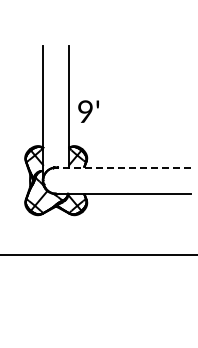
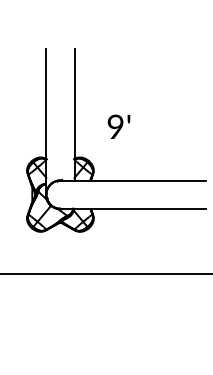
text: (88, 111) -> (118, 126), moved
line: (123, 167) -> (132, 180), dashed -> solid

